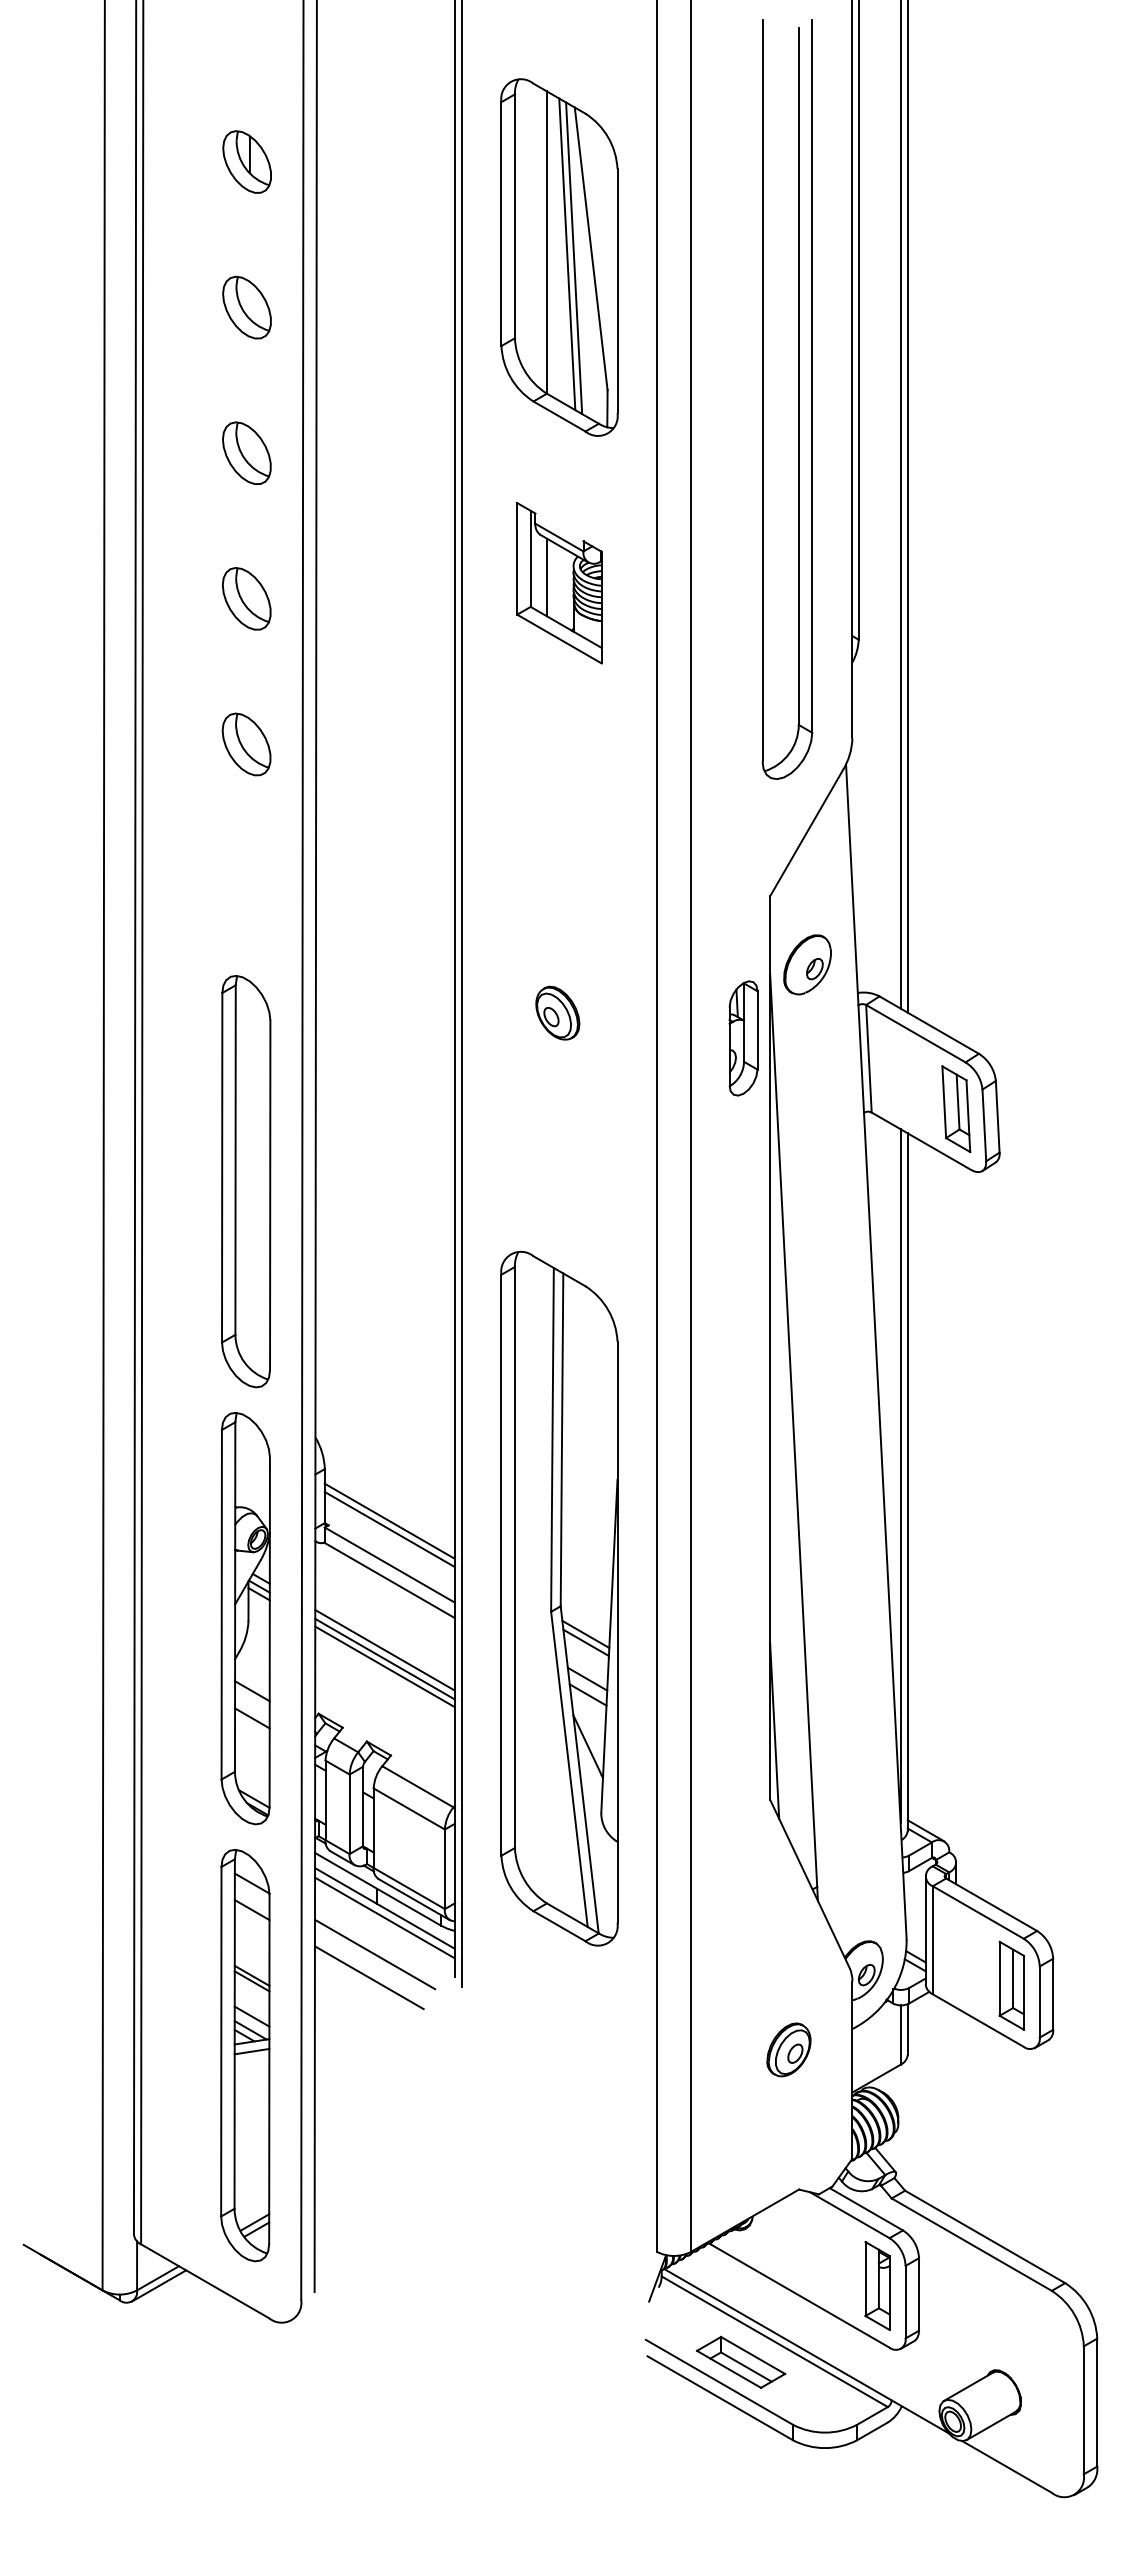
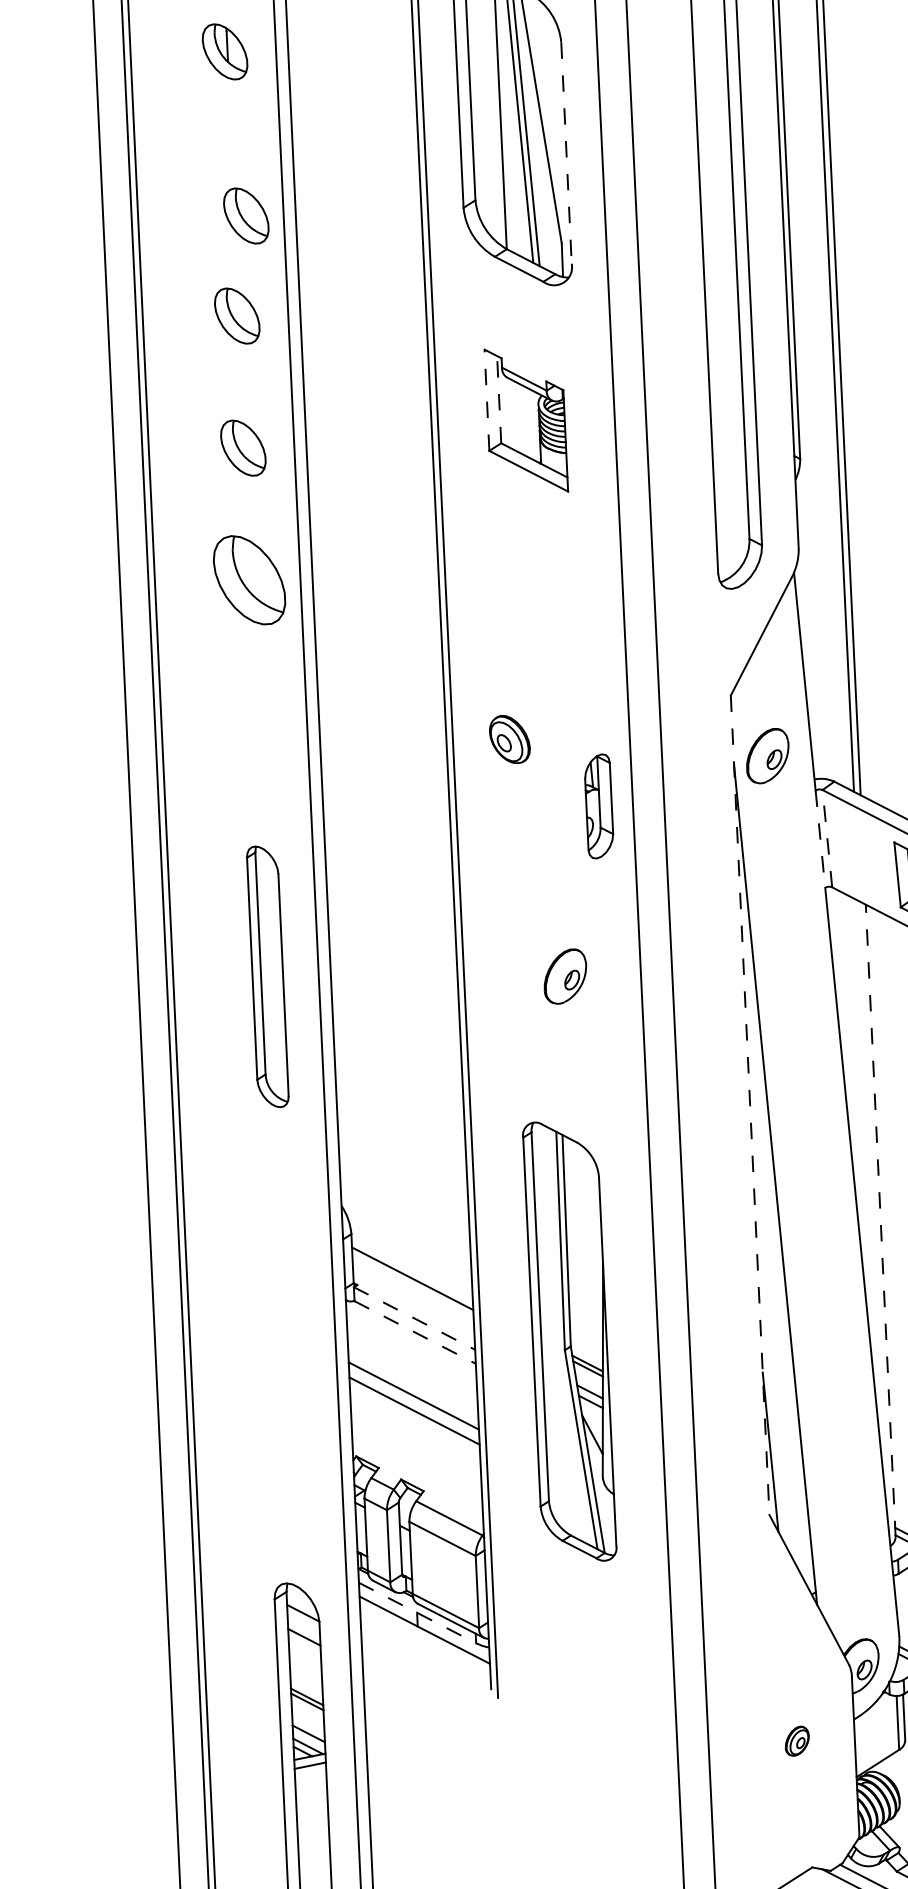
line: (617, 291) -> (566, 153), solid -> dashed
part: (246, 307) -> (245, 215), moved
line: (517, 558) -> (487, 399), solid -> dashed
line: (530, 558) -> (499, 399), solid -> dashed
line: (546, 577) -> (514, 415), removed
part: (246, 744) -> (249, 580), size x1.6
part: (557, 1012) -> (509, 738), moved
part: (743, 1038) -> (599, 806), moved
line: (868, 1058) -> (826, 838), solid -> dashed
line: (861, 1059) -> (820, 839), solid -> dashed
part: (246, 1181) -> (268, 976), size x0.7
part: (573, 1196) -> (565, 976), added
line: (770, 1347) -> (750, 1104), solid -> dashed
line: (900, 1475) -> (873, 1215), removed
line: (907, 1482) -> (880, 1221), solid -> dashed
line: (389, 1529) -> (412, 1286), removed
line: (390, 1565) -> (415, 1318), solid -> dashed
line: (390, 1580) -> (415, 1332), solid -> dashed
part: (559, 1598) -> (569, 1341), size x0.7
part: (245, 1618) -> (285, 1373), removed
line: (385, 1658) -> (414, 1403), removed
line: (377, 1889) -> (417, 1613), solid -> dashed
line: (385, 1917) -> (425, 1638), removed
line: (375, 1954) -> (418, 1672), removed
line: (368, 1977) -> (412, 1693), removed
part: (788, 2049) -> (796, 1740), size x0.6

